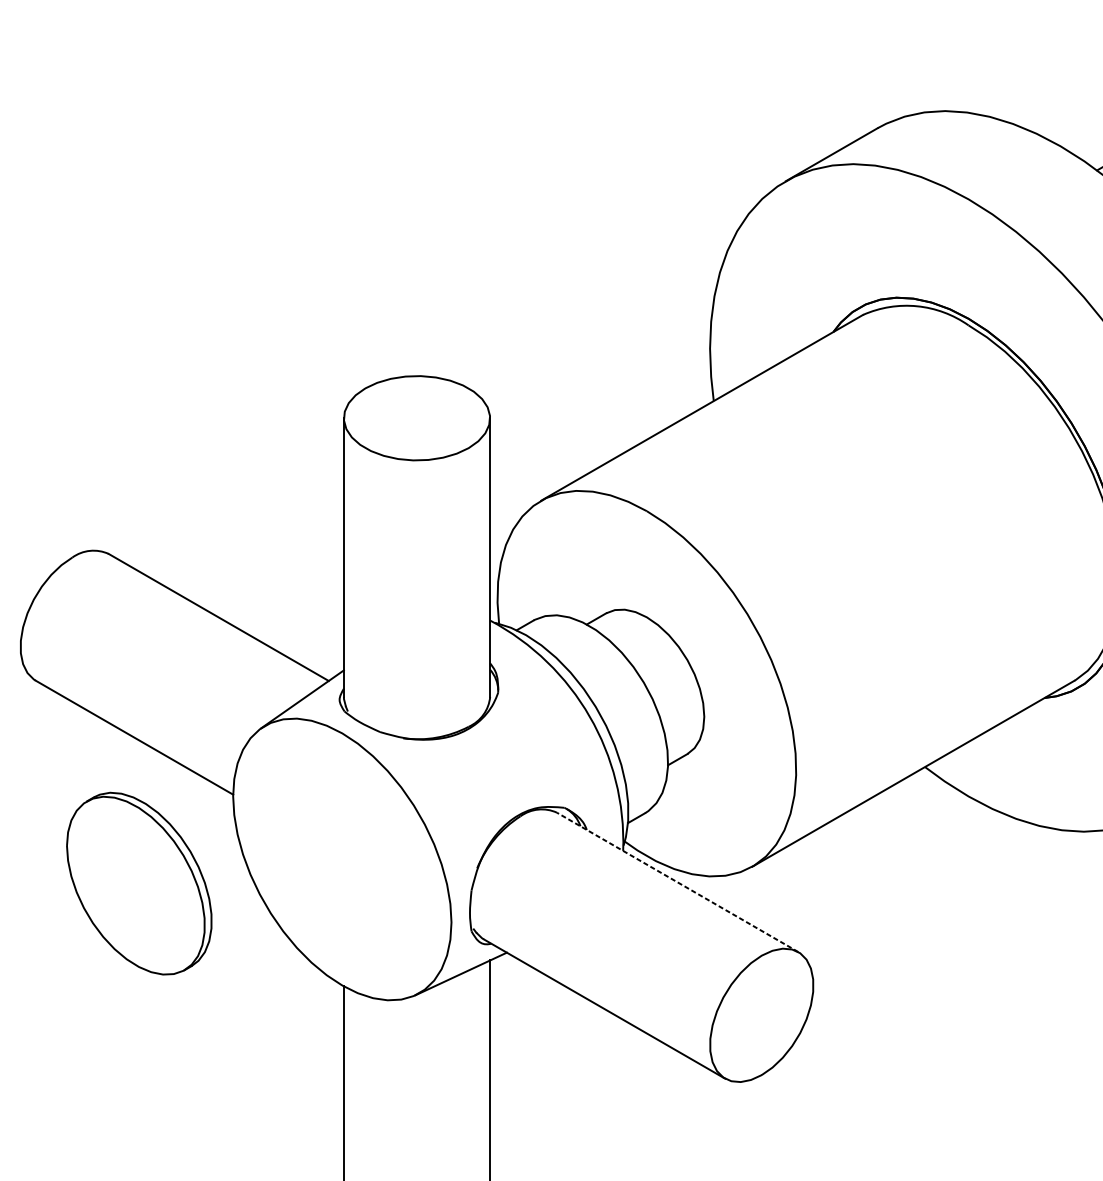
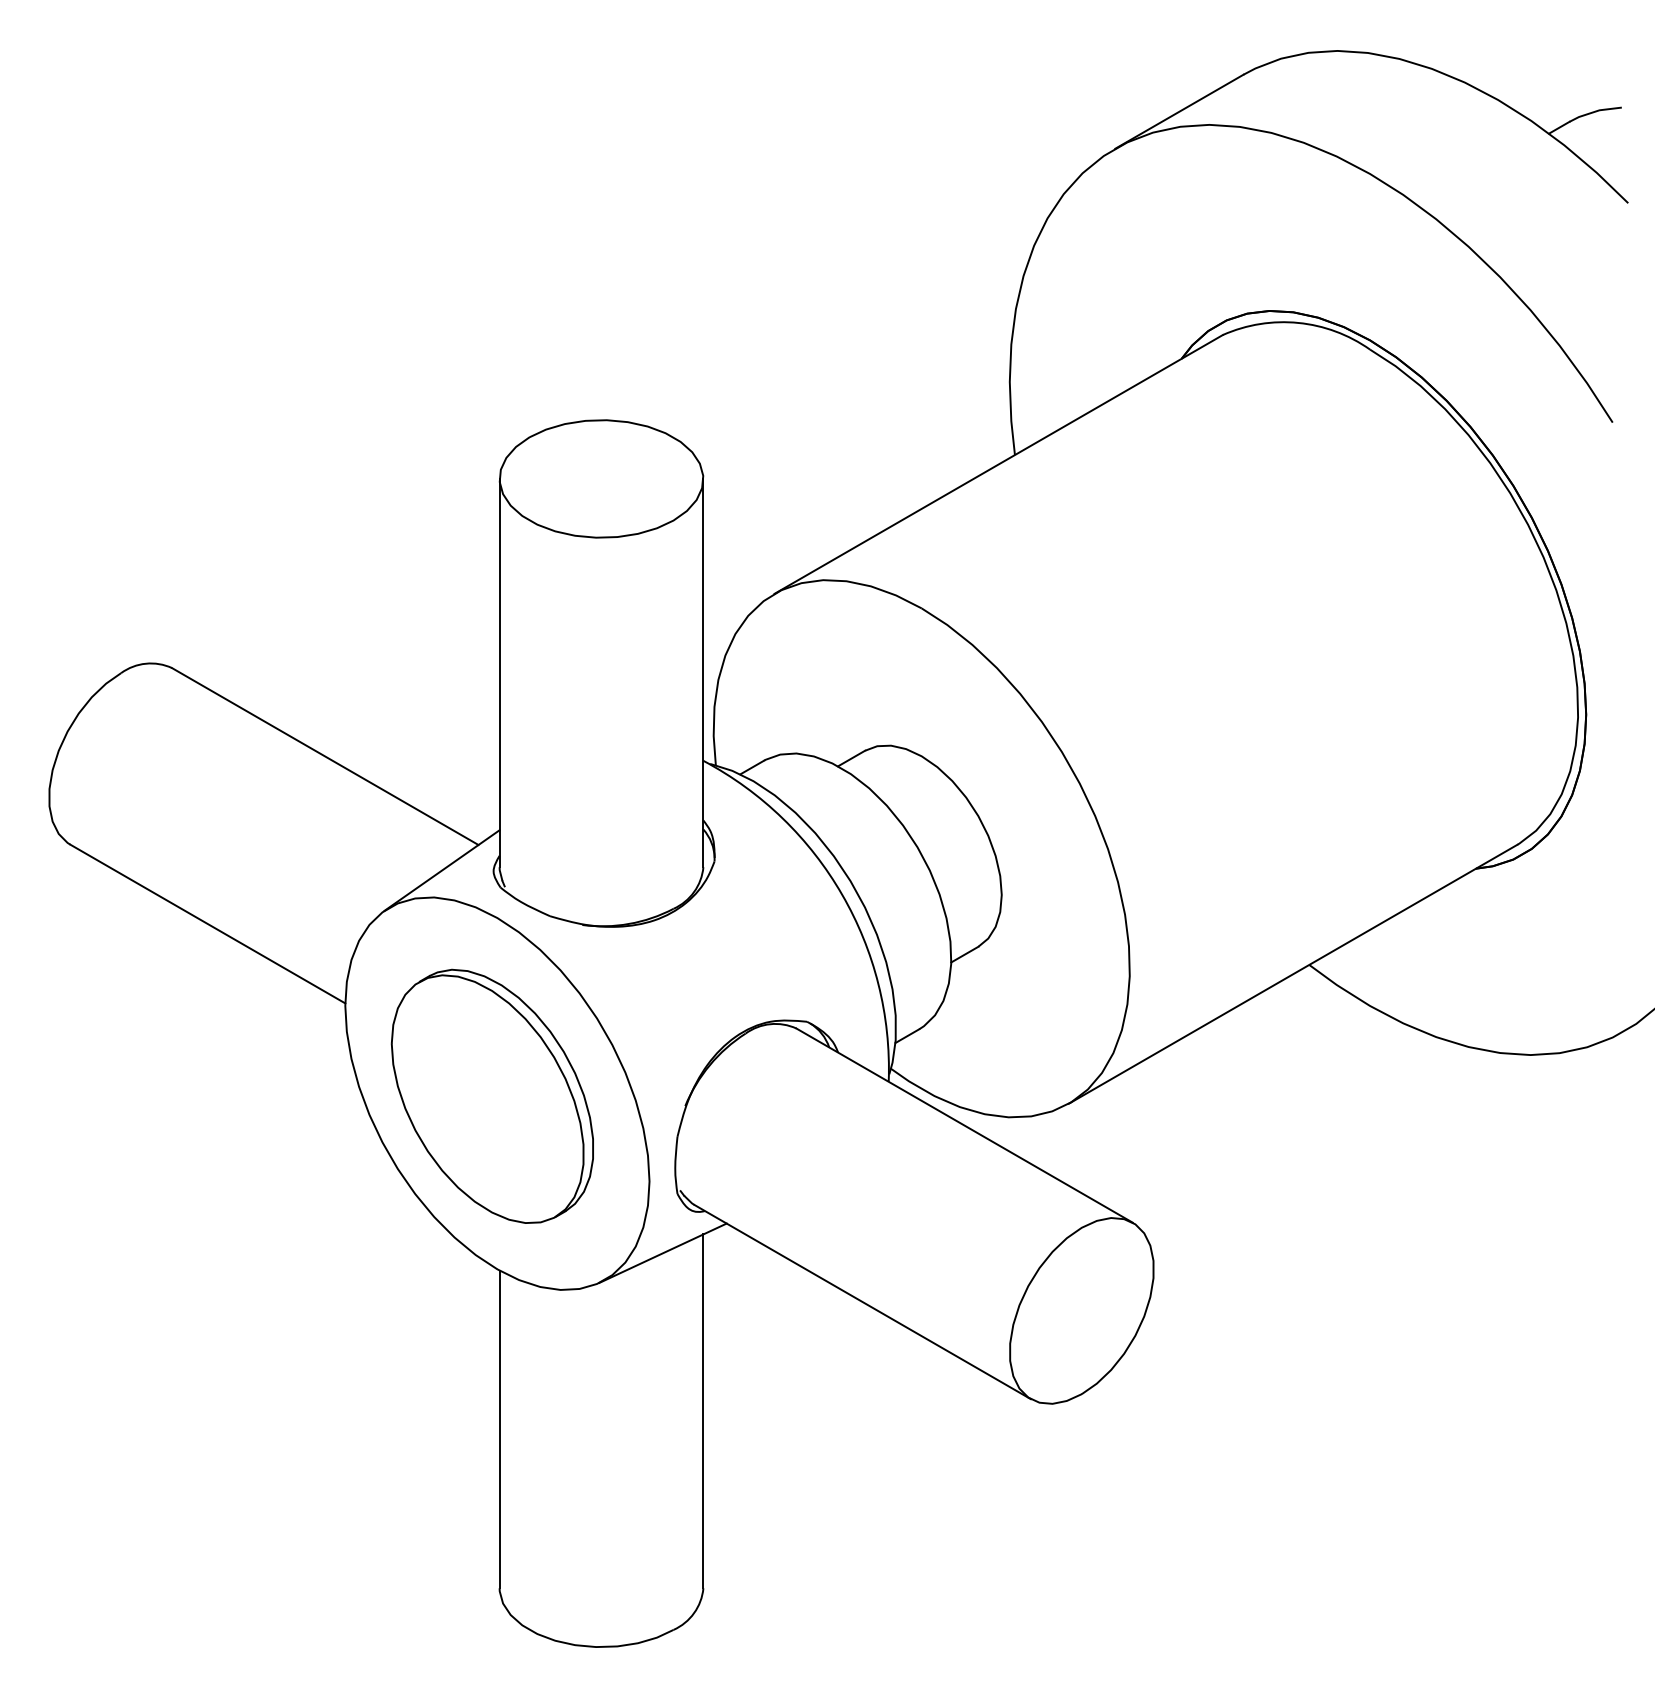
line: (677, 882) -> (964, 1125), dashed -> solid
part: (138, 883) -> (491, 1095), moved

